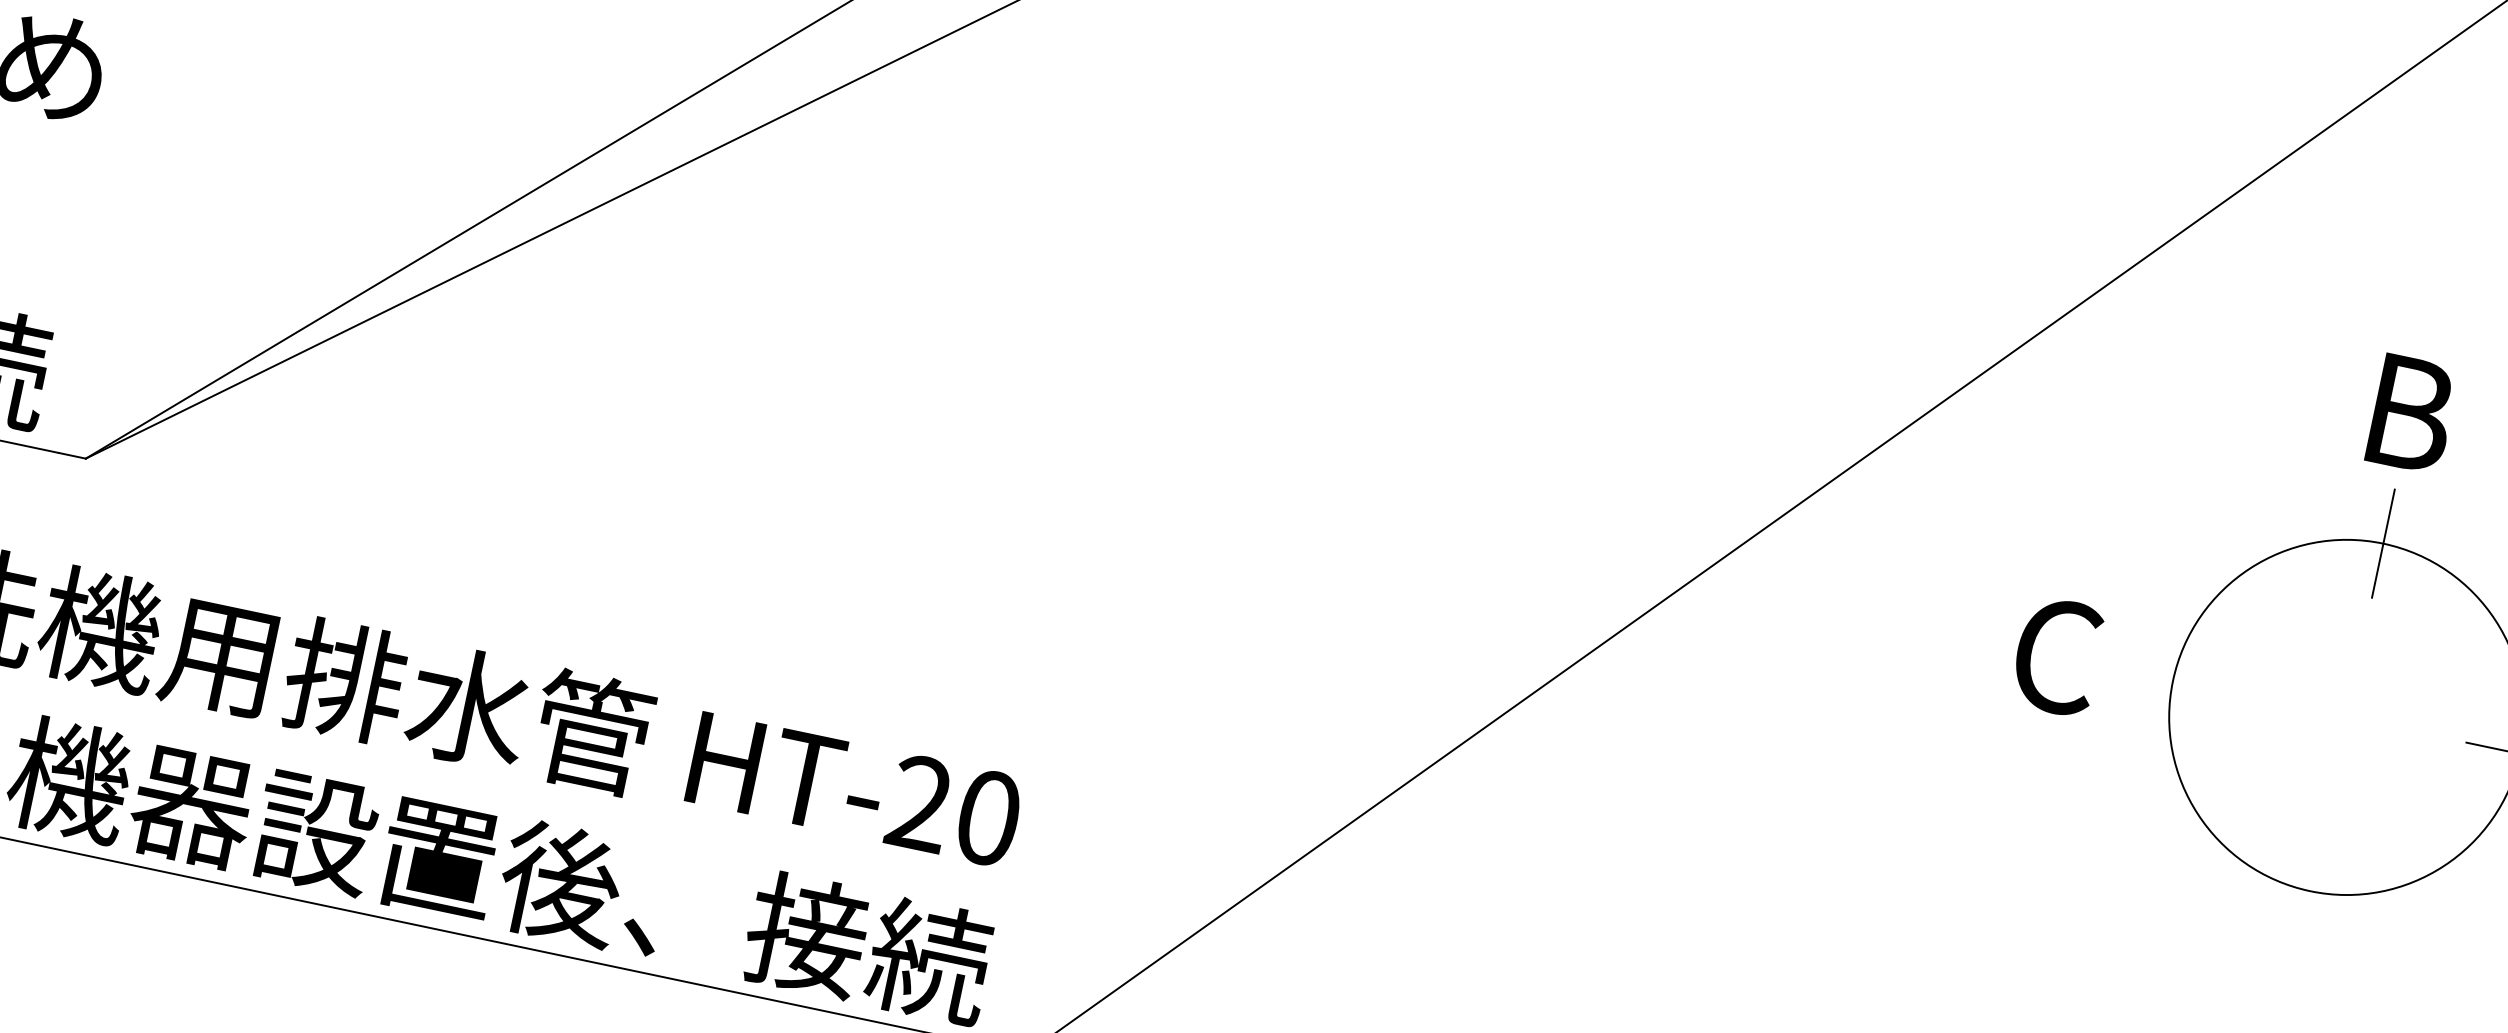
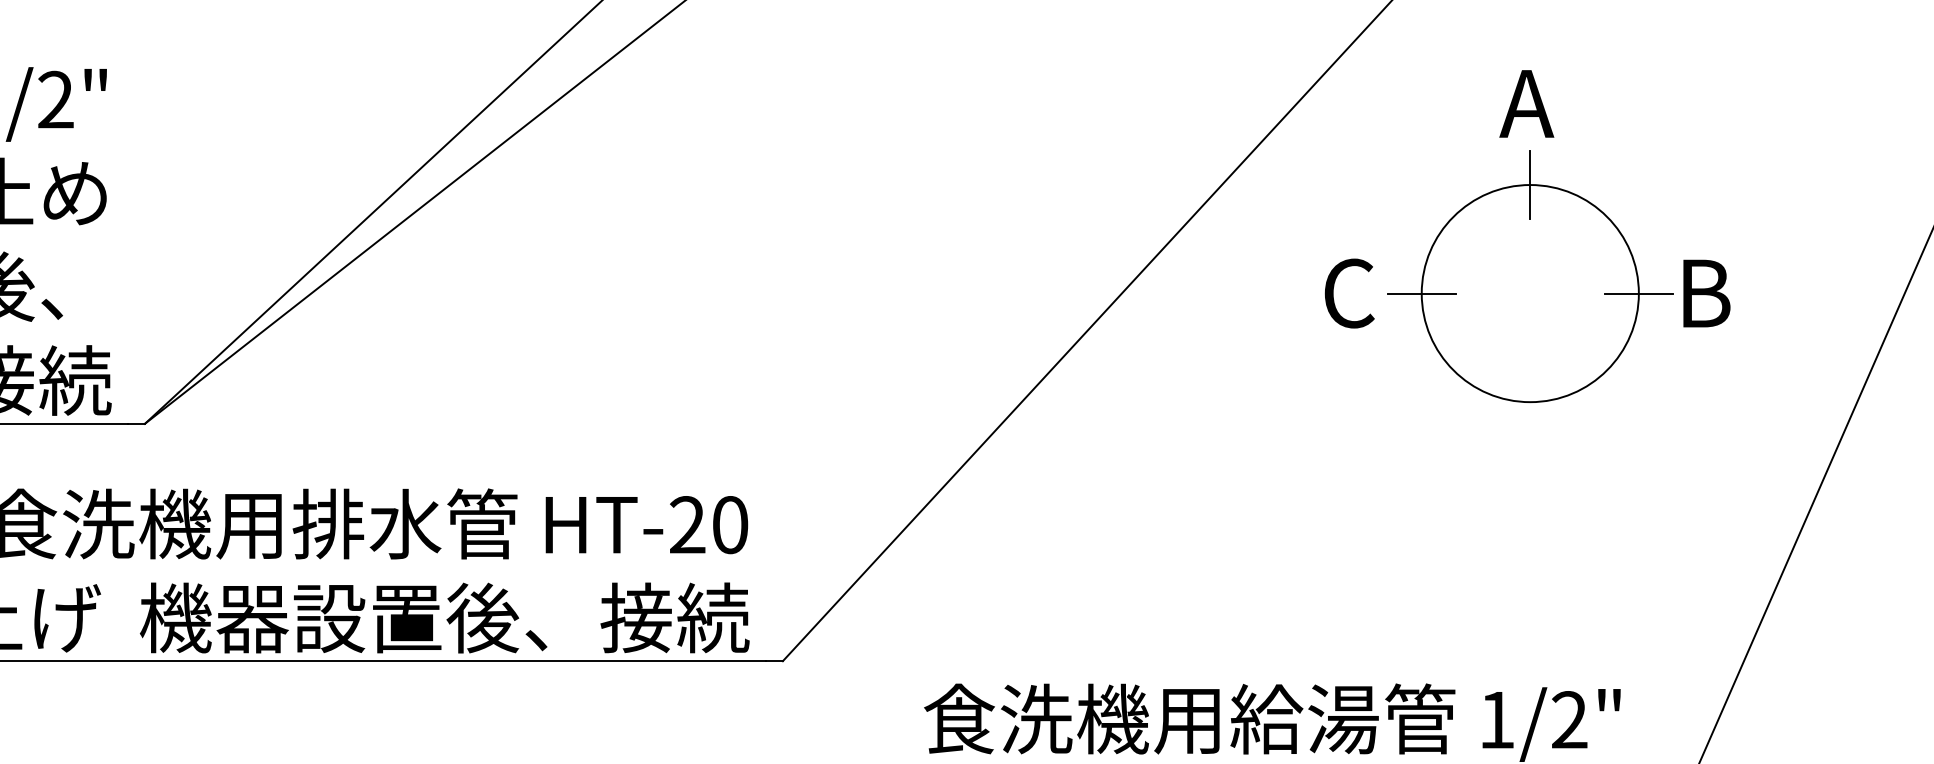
text: (2406, 412) -> (1527, 103), B -> A
line: (2172, 680) -> (1421, 293), added

